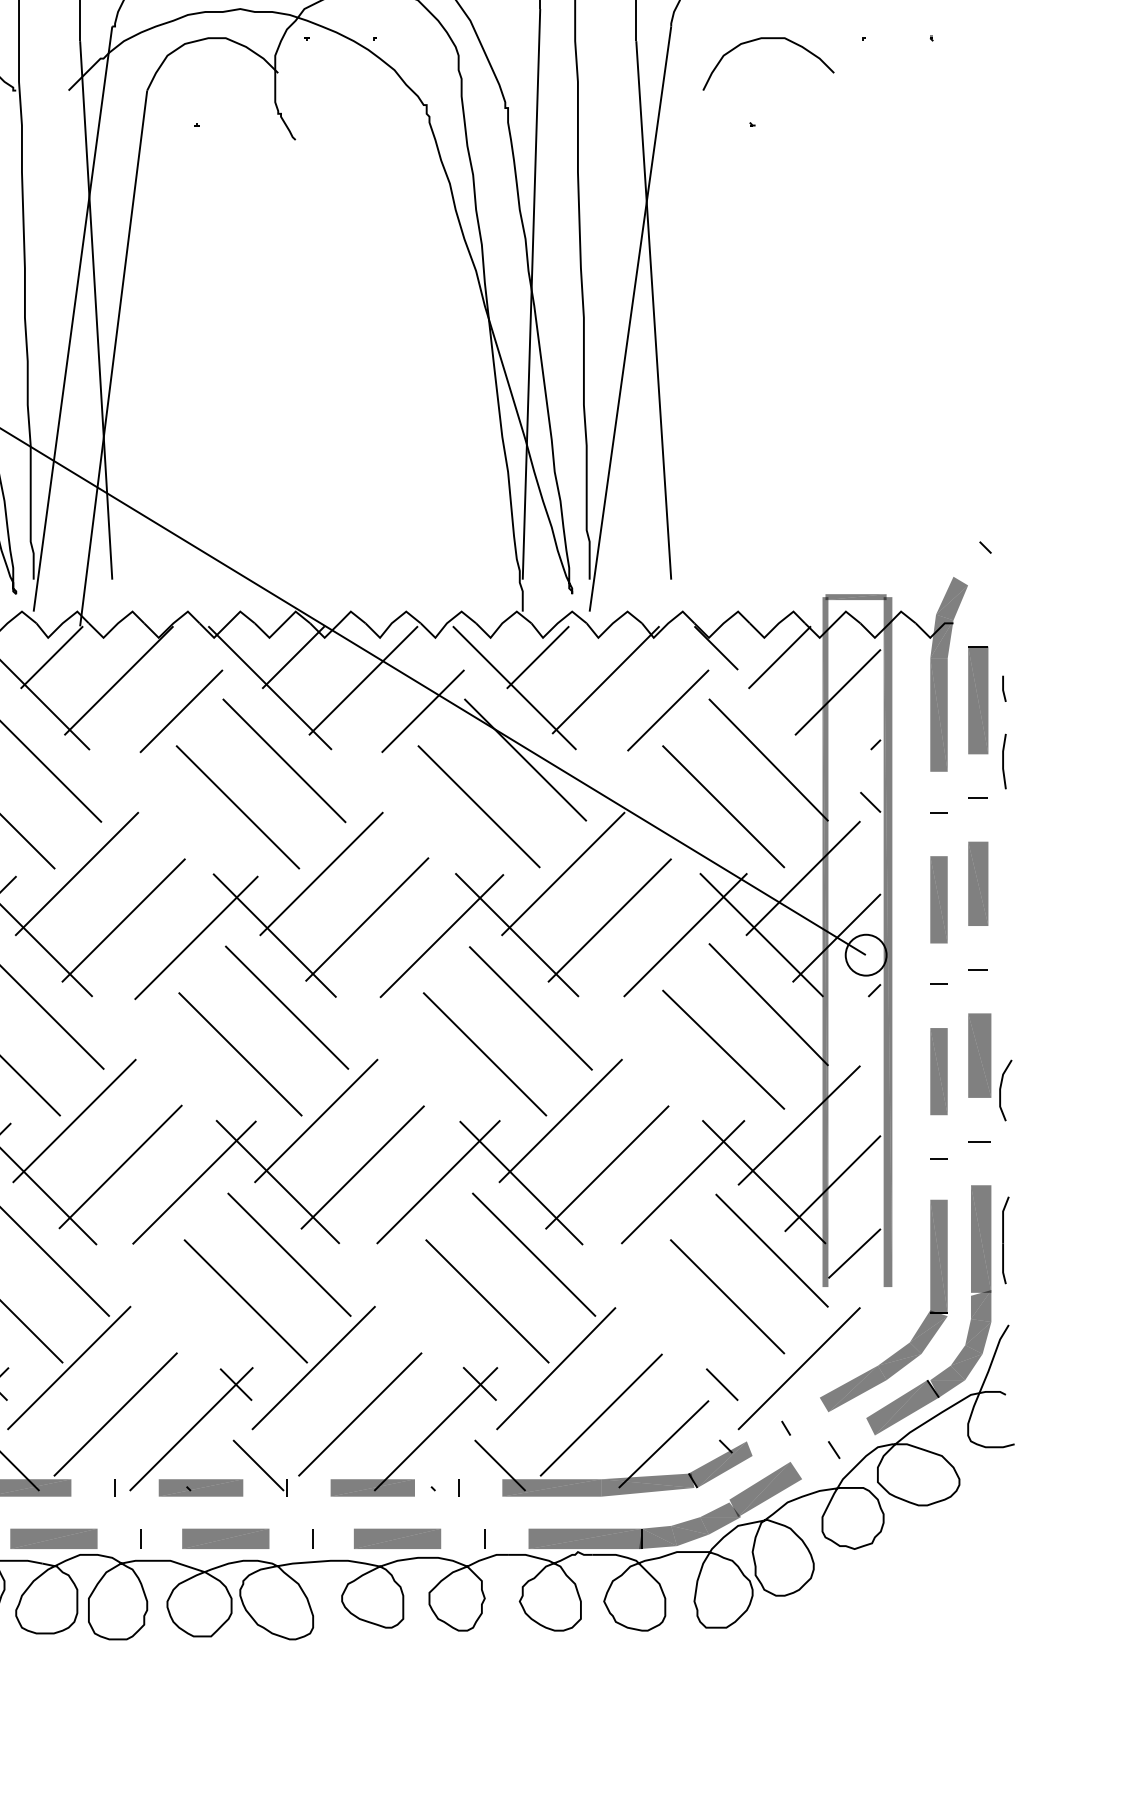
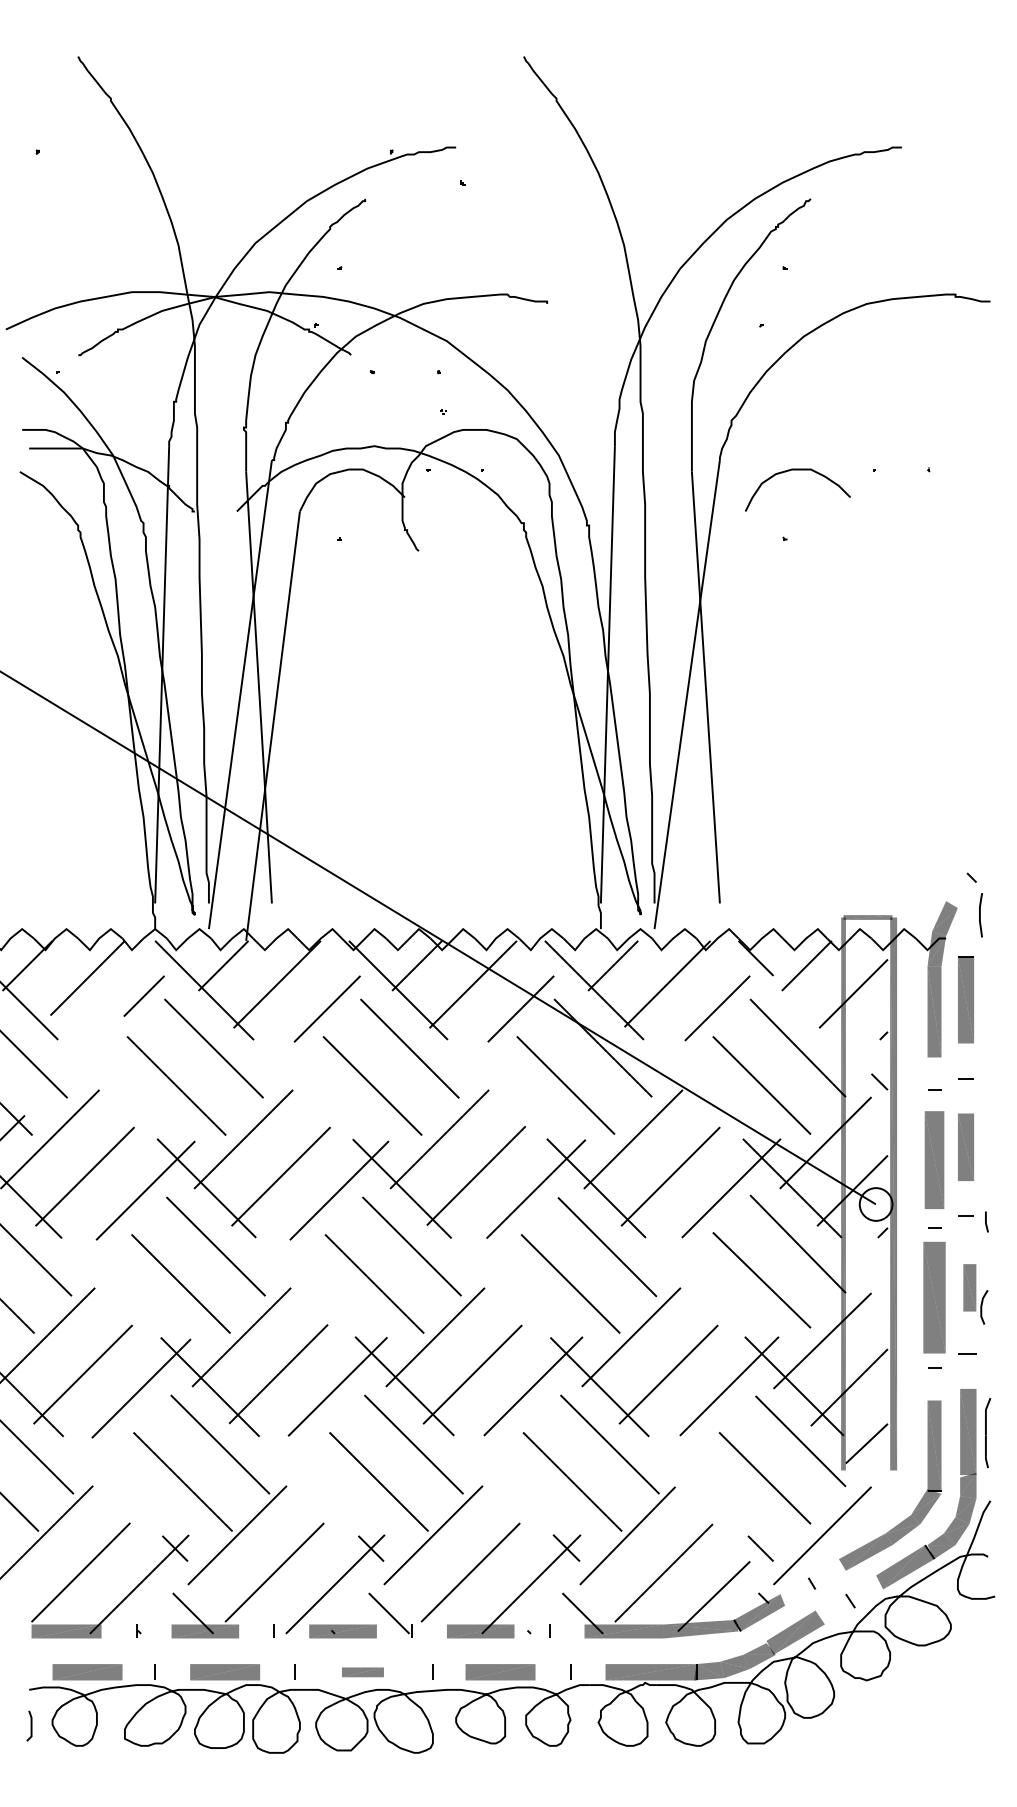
line: (1003, 688) -> (986, 1221), moved
line: (1003, 761) -> (980, 915), moved
part: (938, 899) -> (934, 1159), size x1.4
part: (990, 1067) -> (975, 1294), size x0.7
part: (938, 1071) -> (934, 1297), size x1.6
part: (225, 1539) -> (362, 1672), size x0.6

